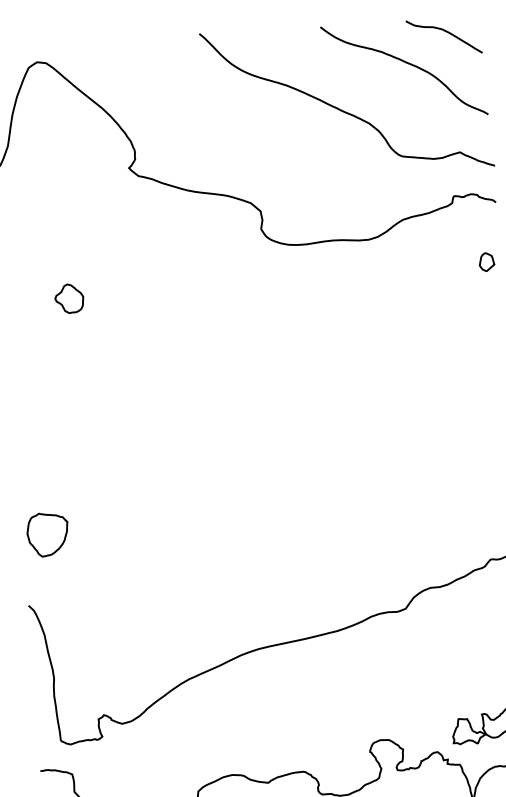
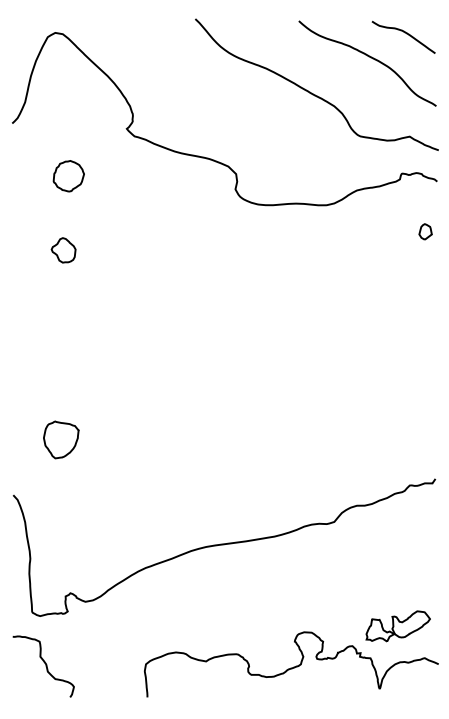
part: (65, 228) -> (68, 176), added
part: (69, 298) -> (63, 250), moved
part: (48, 534) -> (61, 439), moved

